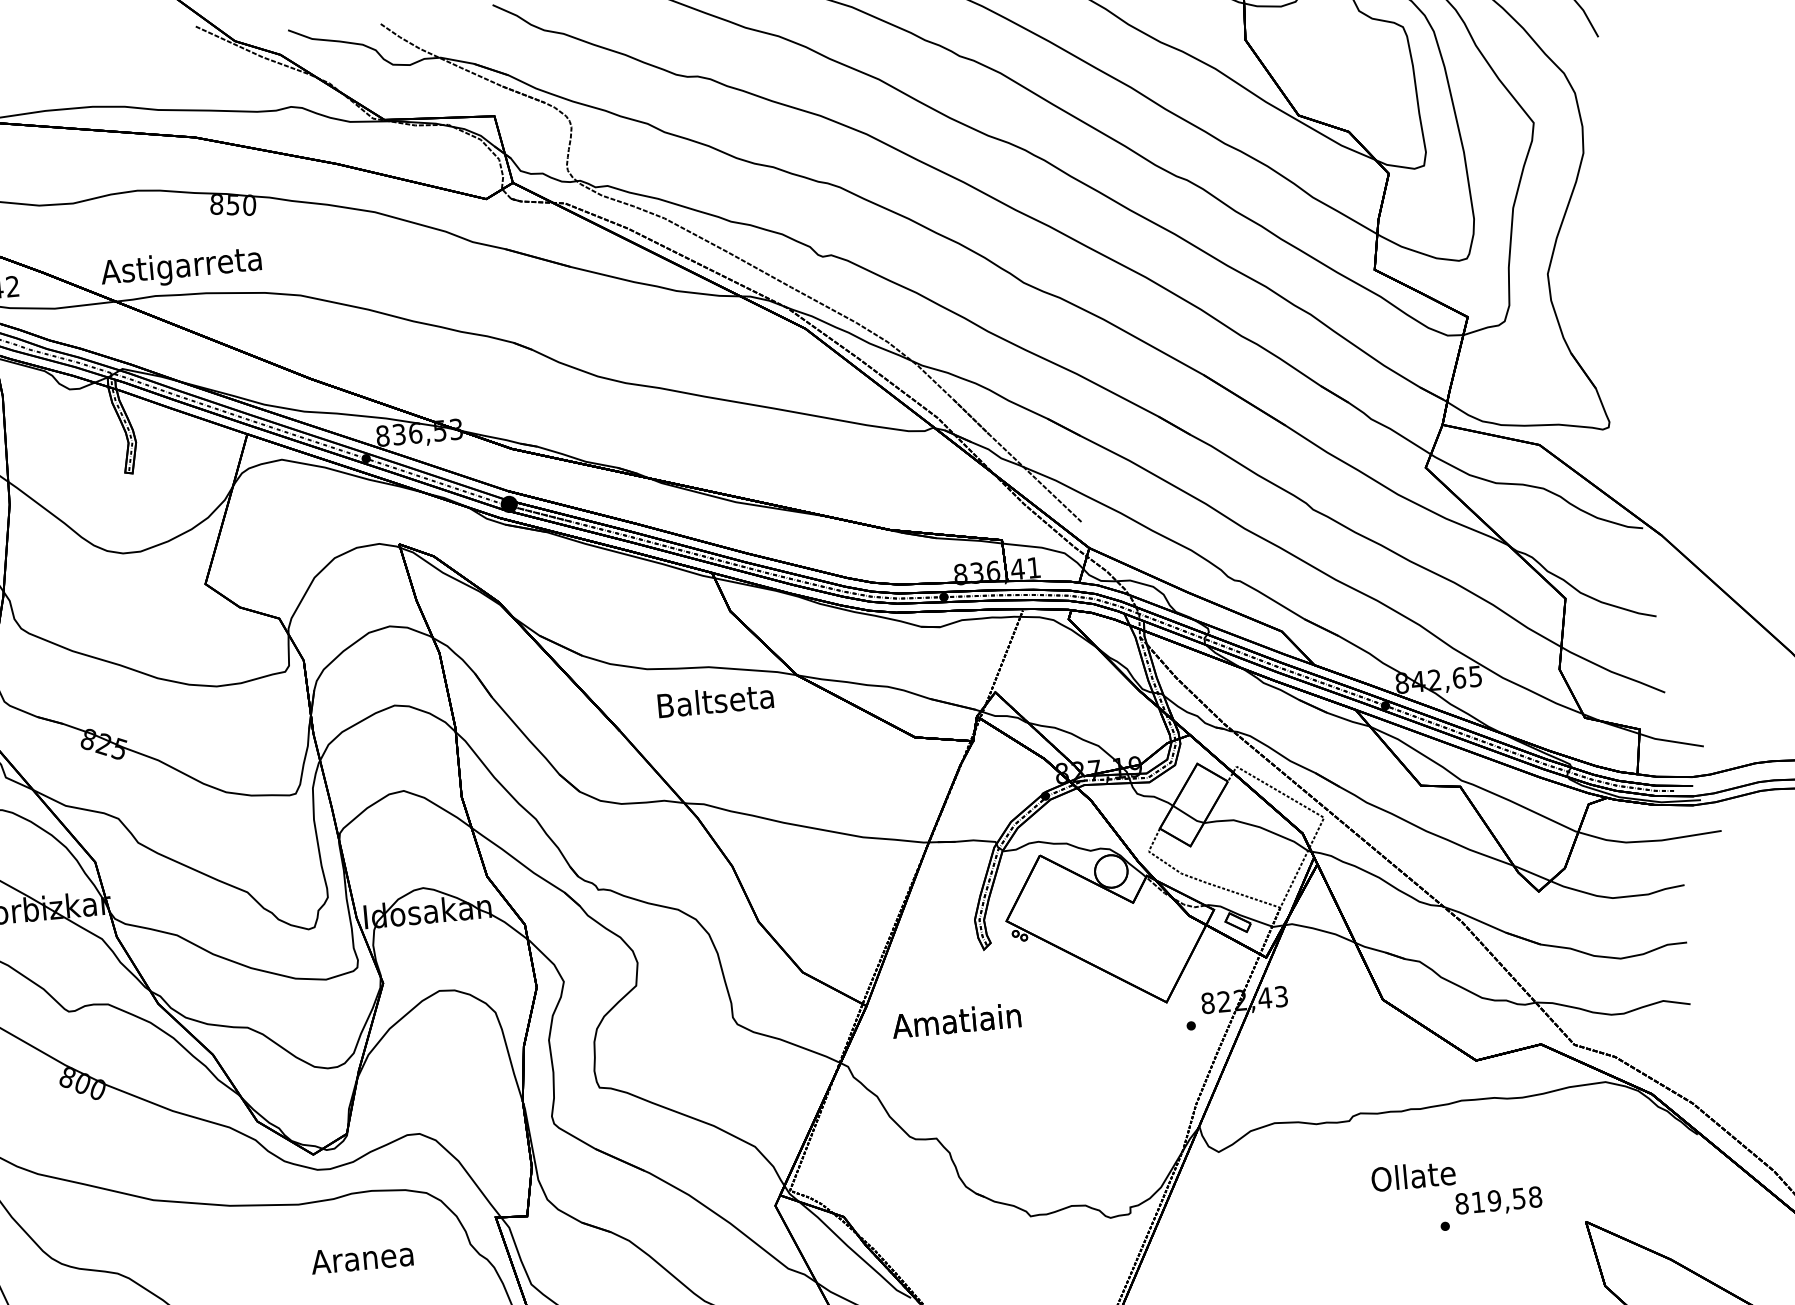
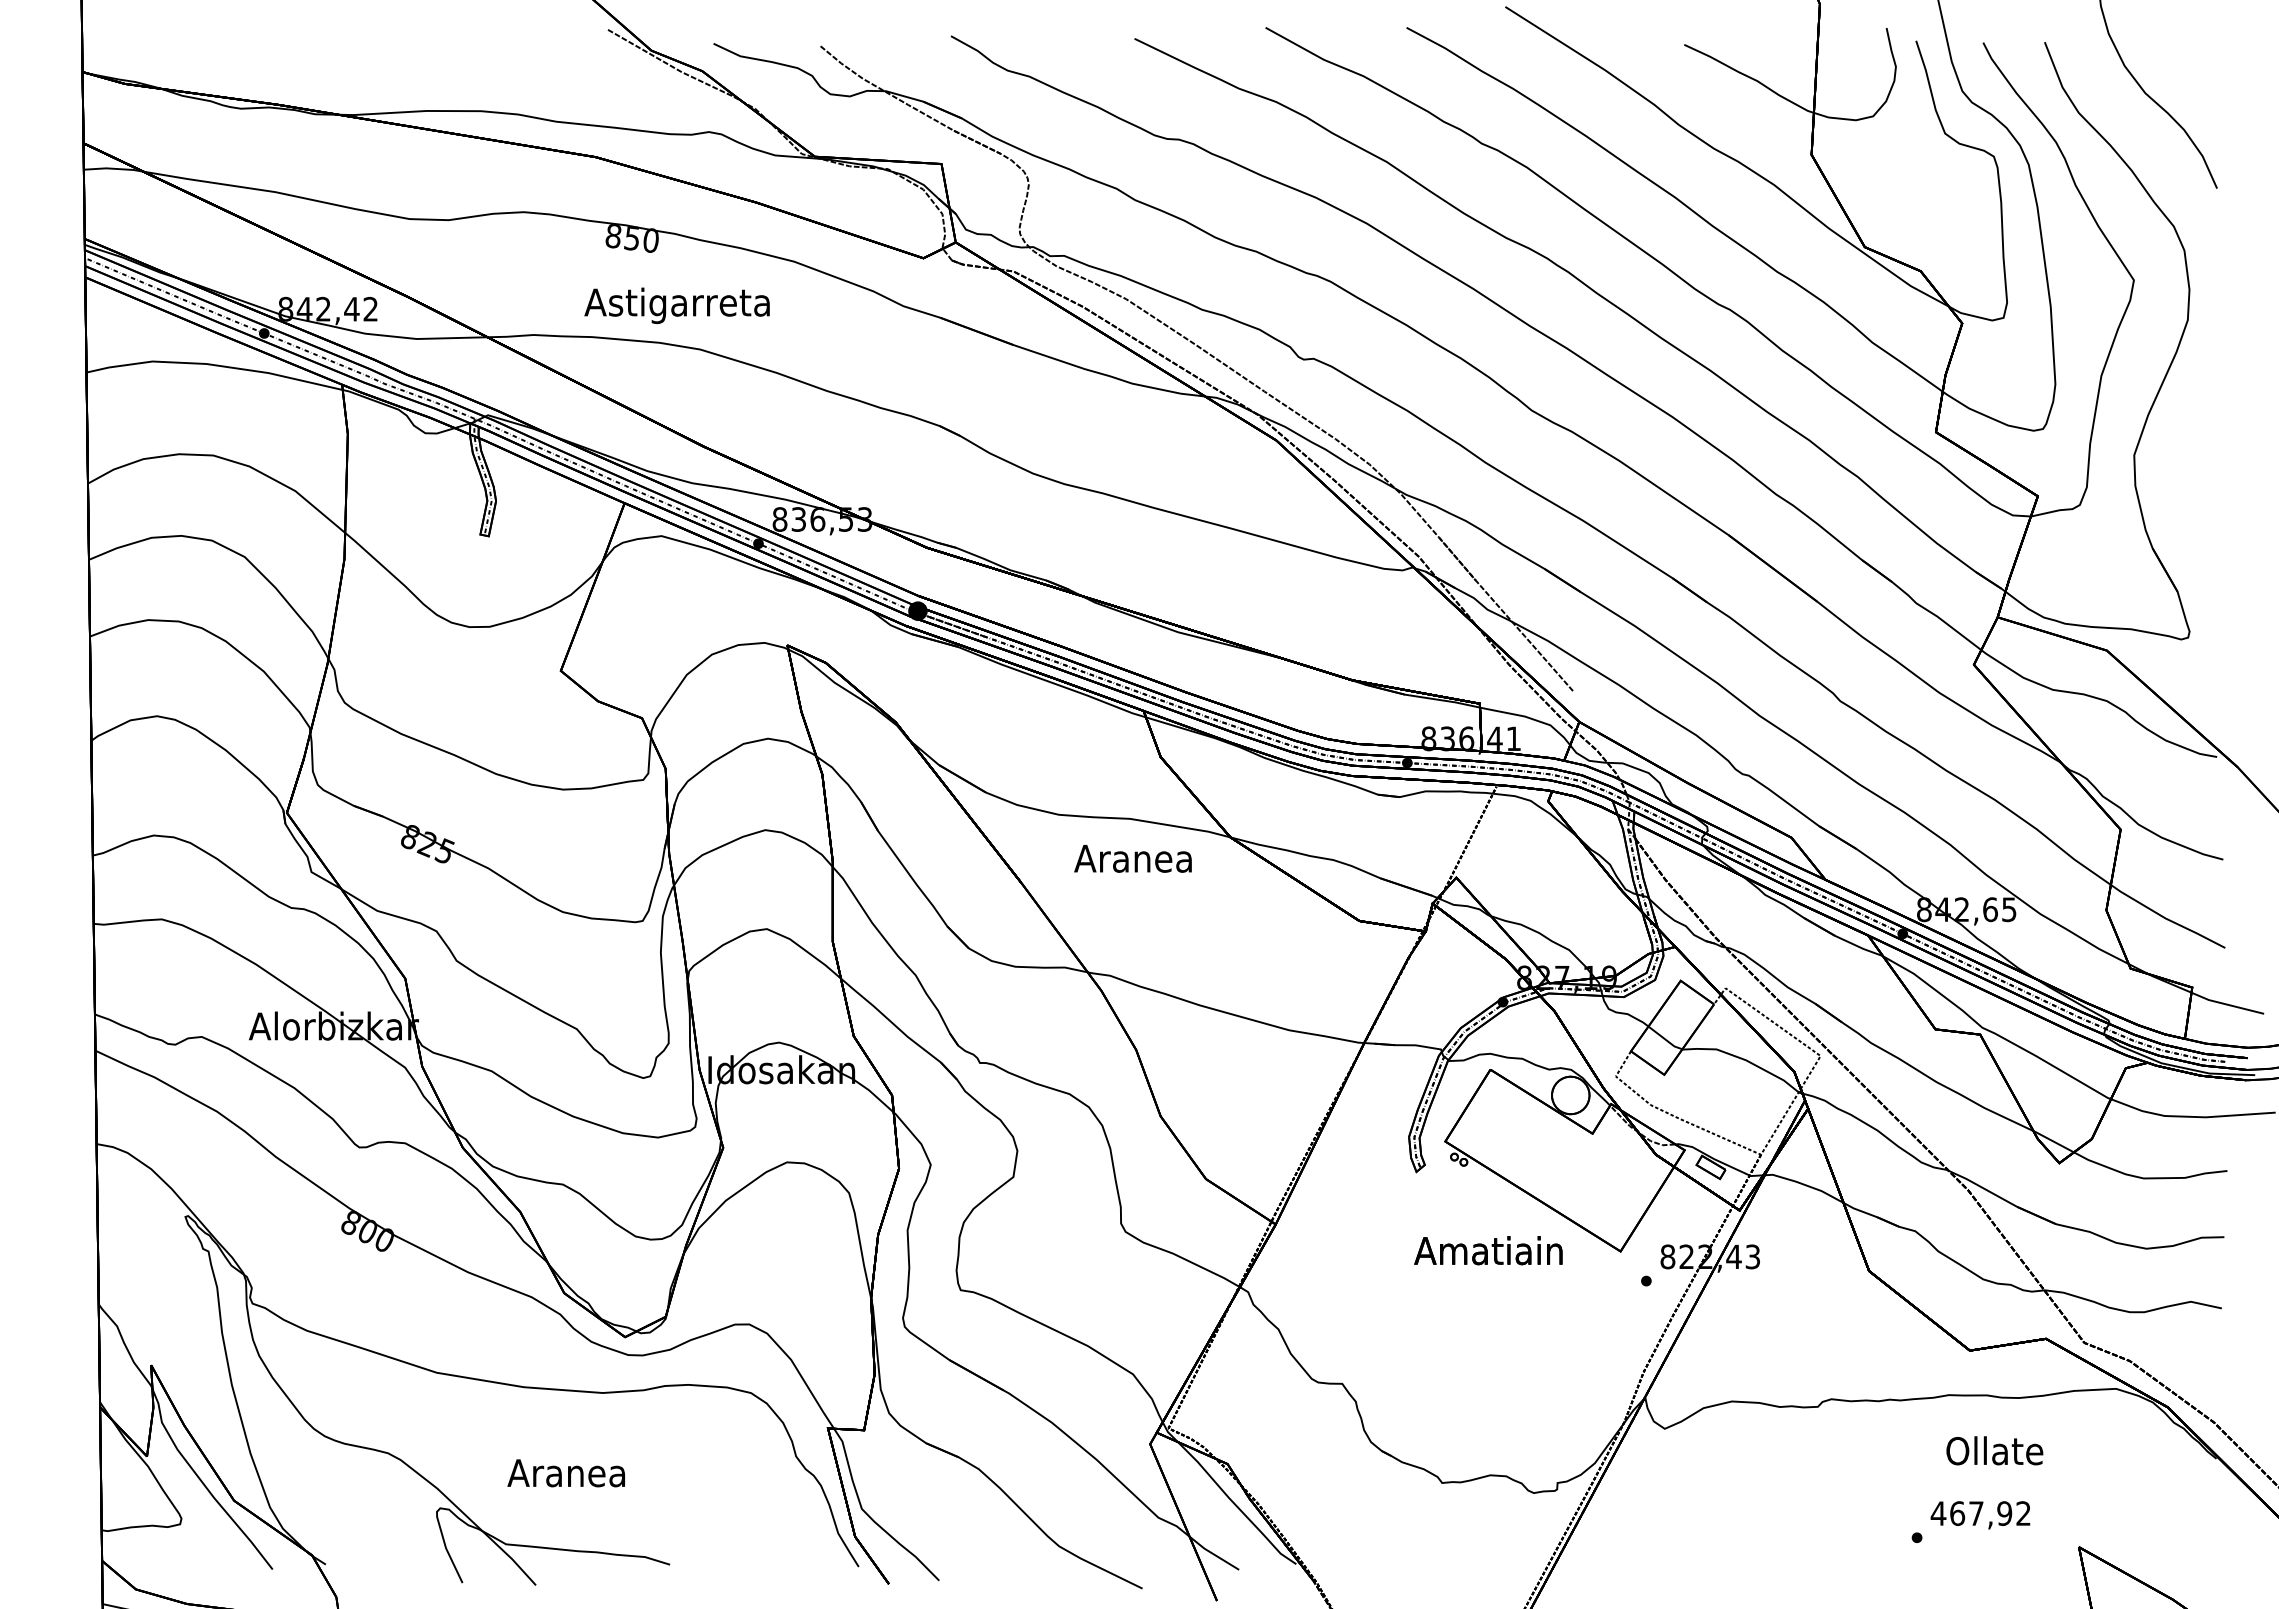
text: (180, 268) -> (676, 305), moved
text: (714, 700) -> (1133, 857), Baltseta -> Aranea
text: (956, 1020) -> (1488, 1250), moved
text: (1413, 1175) -> (1994, 1450), moved
text: (1498, 1200) -> (1980, 1513), 819,58 -> 467,92
text: (361, 1258) -> (565, 1473), moved

